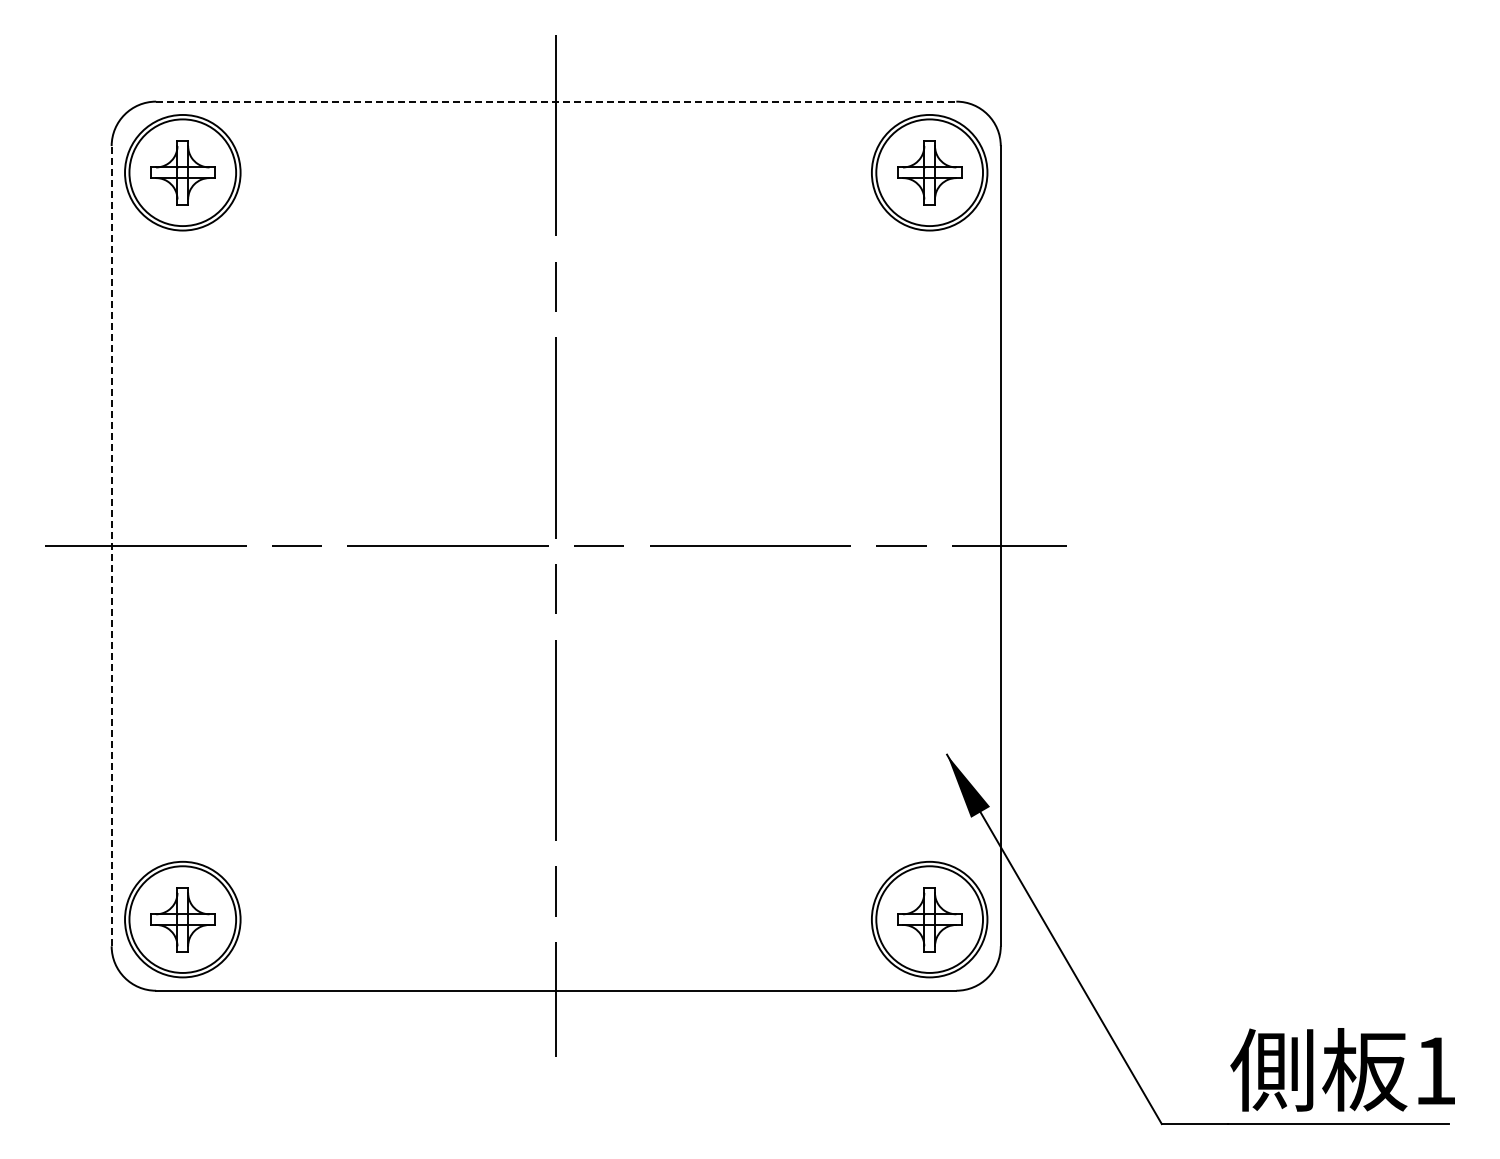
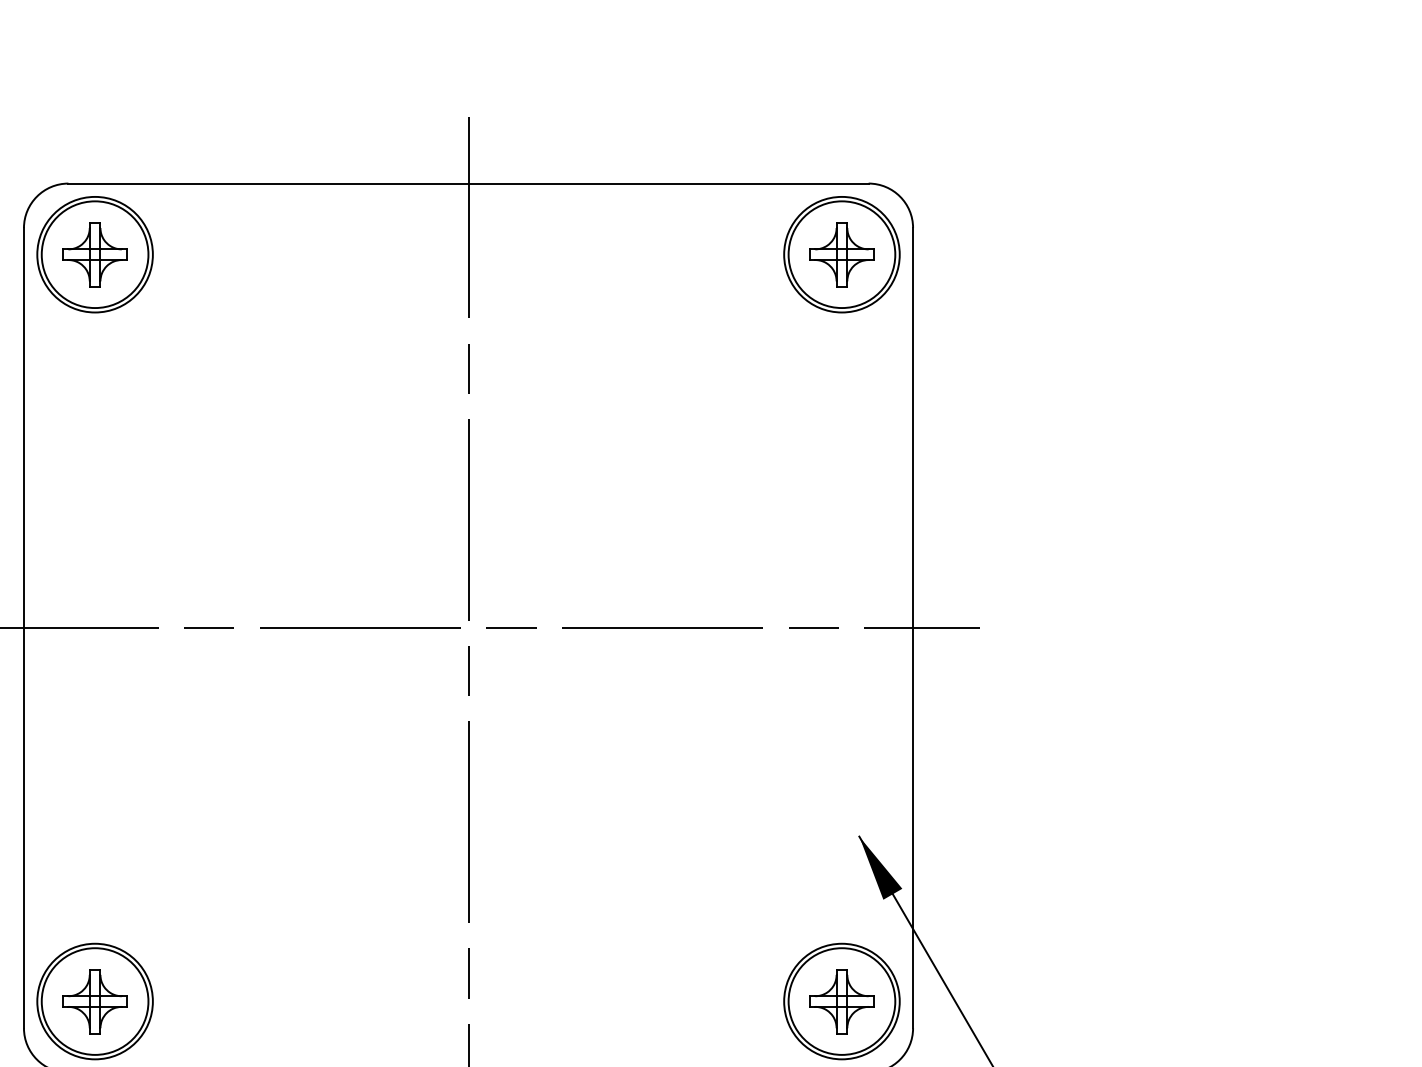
line: (556, 101) -> (468, 183), dashed -> solid
line: (111, 545) -> (23, 627), dashed -> solid

